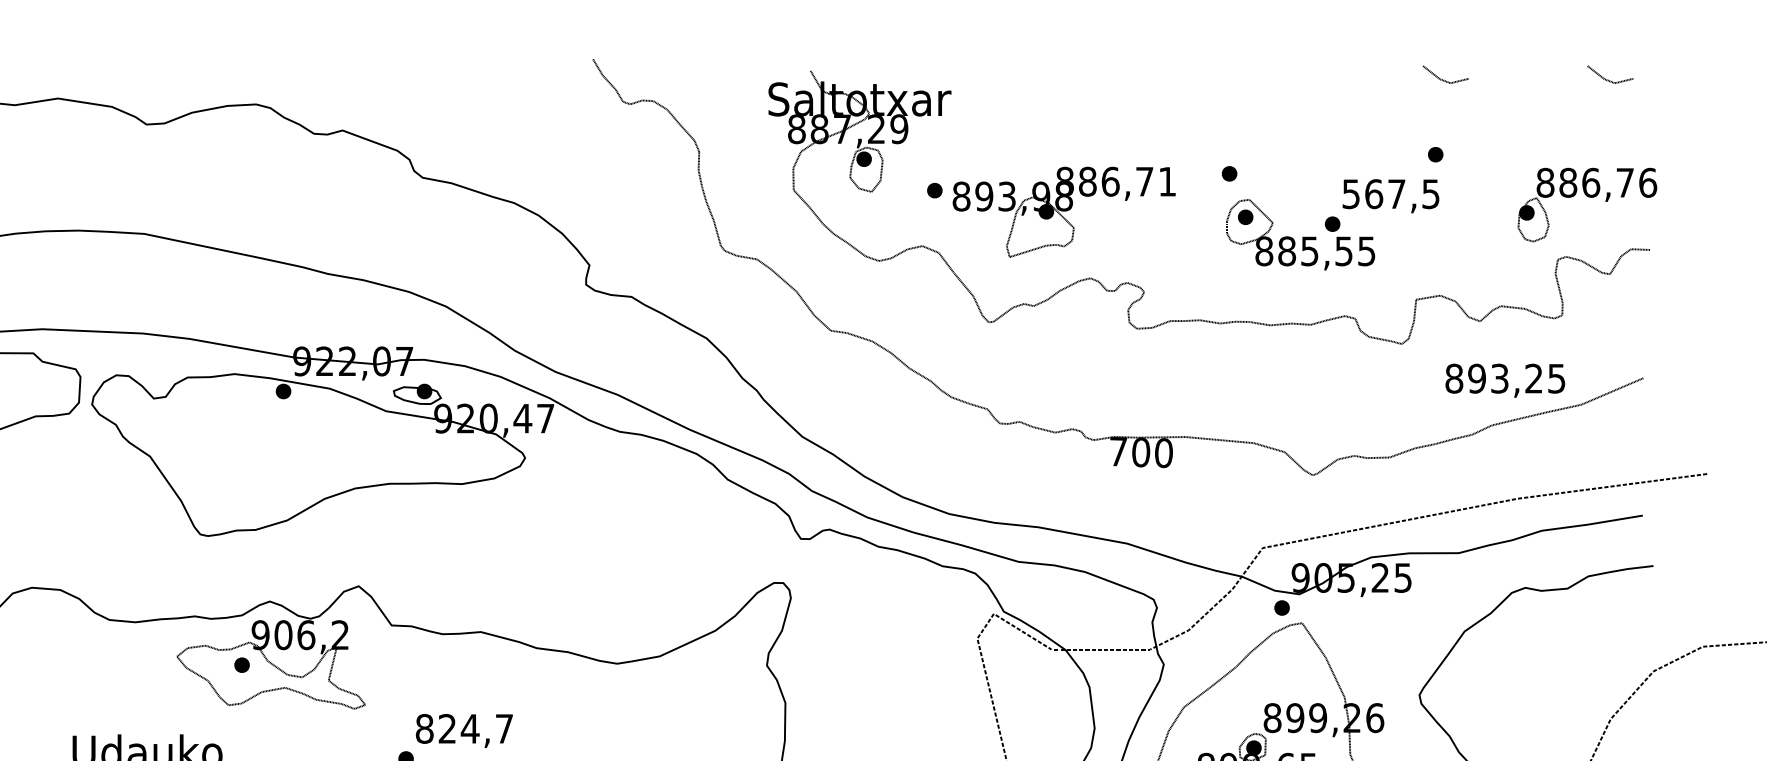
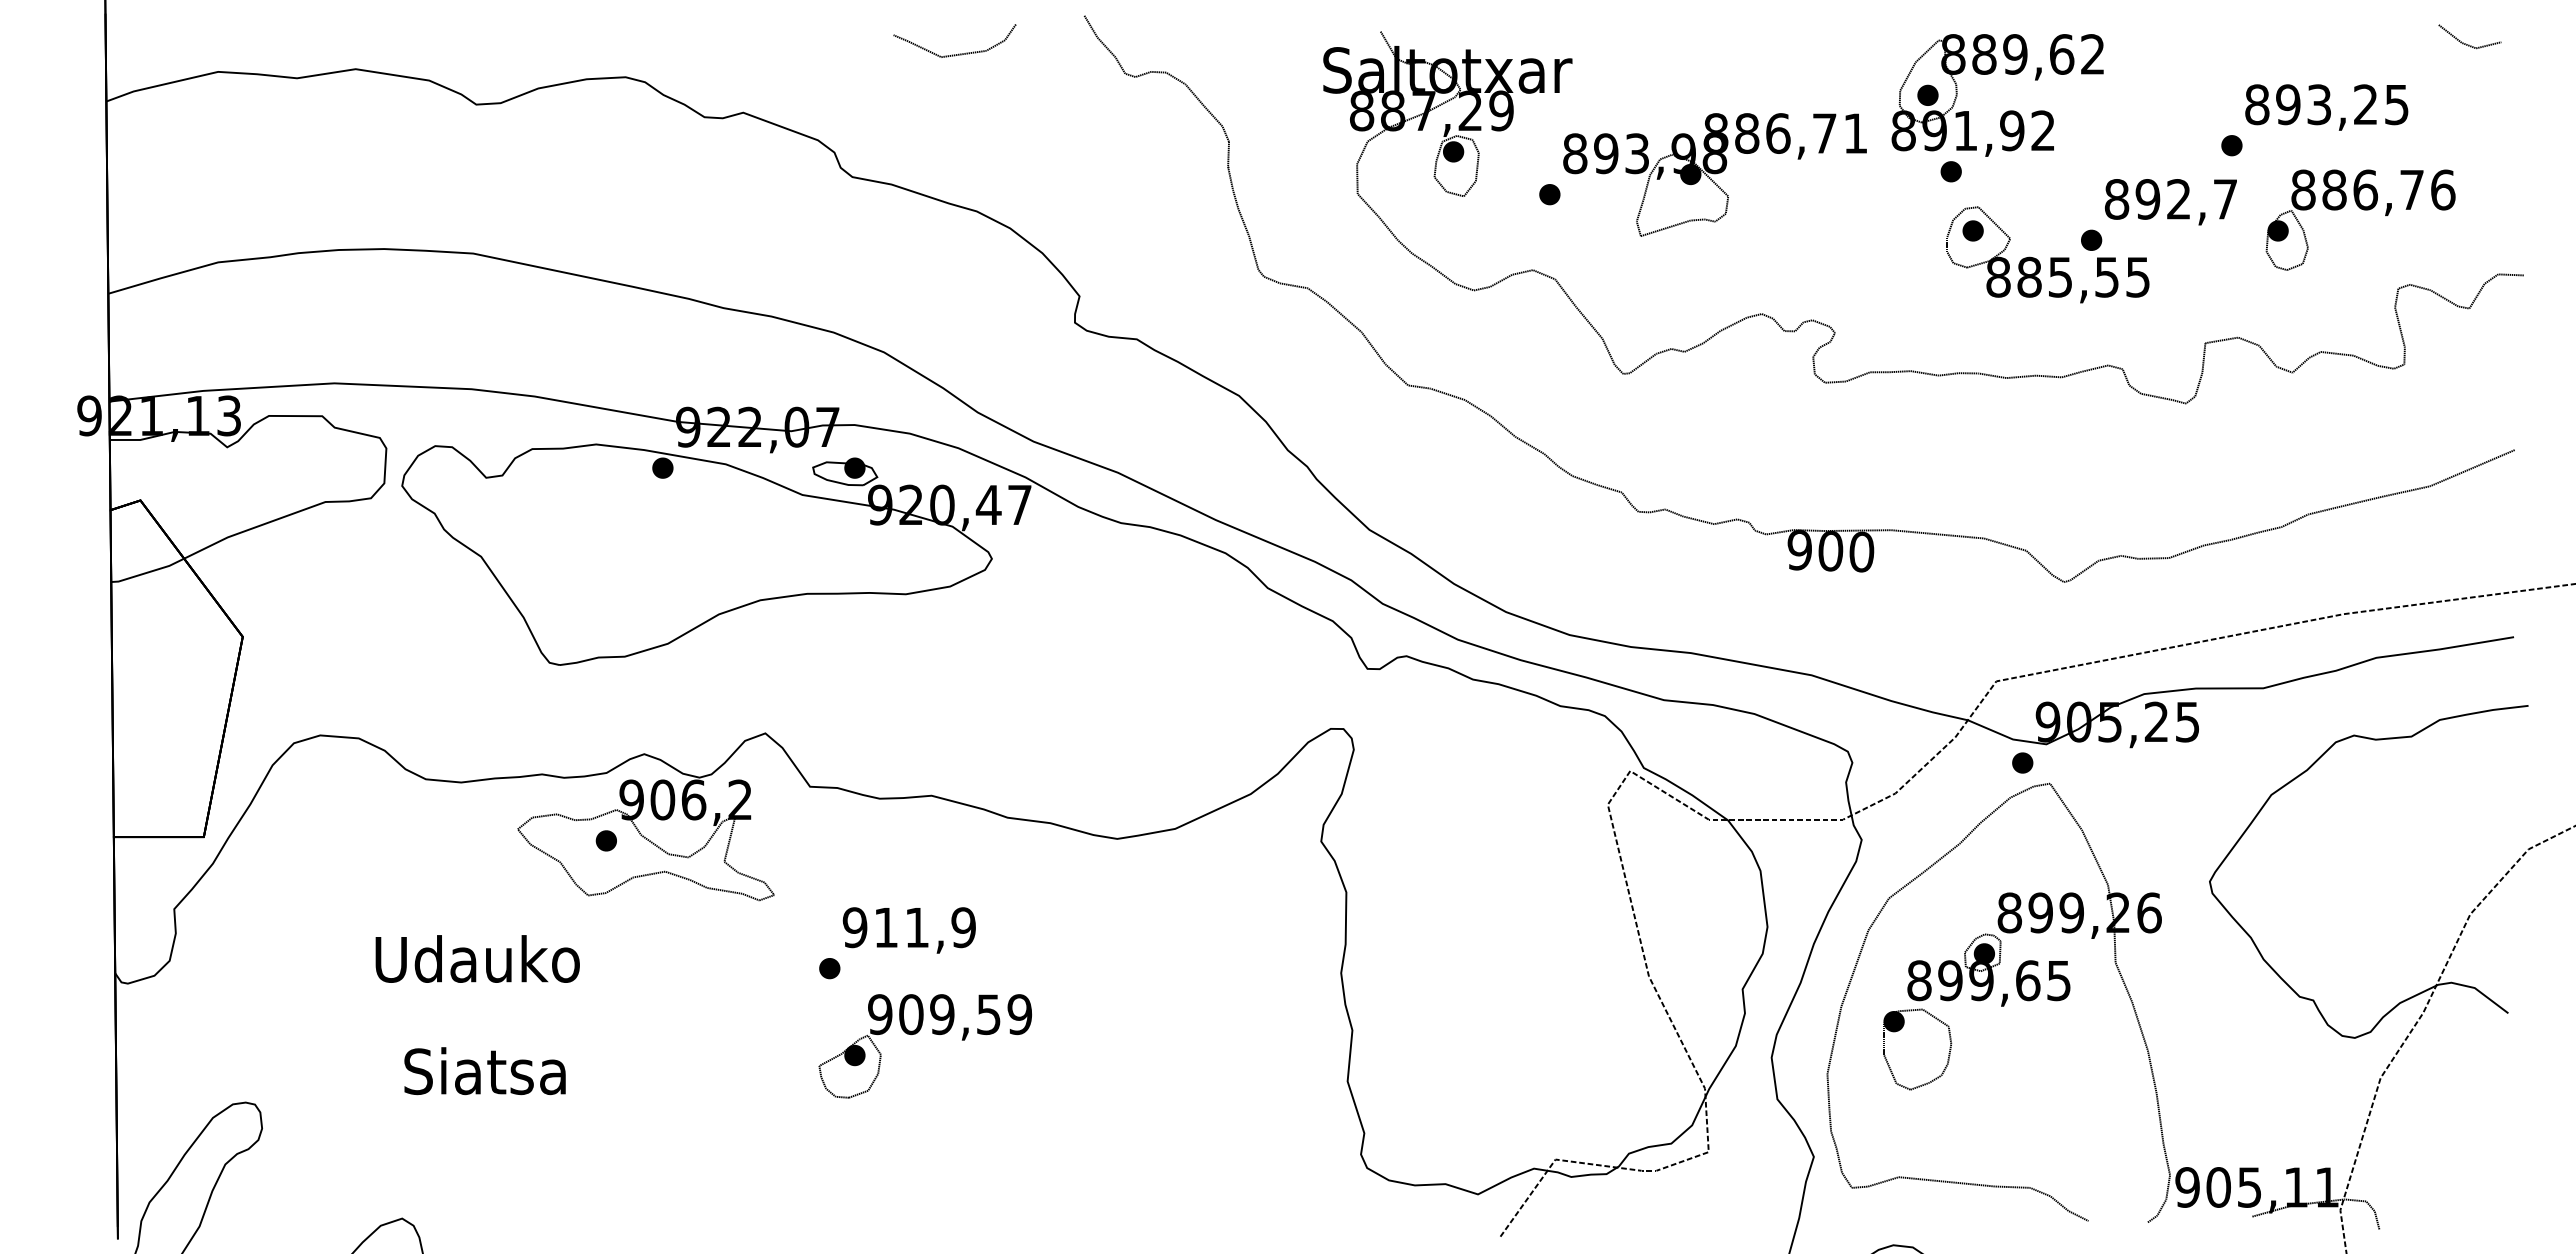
line: (1445, 80) -> (2245, 44), removed
curve: (500, 87) -> (958, 53), added
part: (1270, 129) -> (2006, 111), added
text: (1390, 194) -> (2170, 199), 567,5 -> 892,7
part: (1589, 197) -> (2363, 210), moved
part: (1063, 211) -> (1714, 174), moved
text: (1505, 380) -> (2326, 107), moved
text: (1118, 451) -> (1799, 549), 700 -> 900
text: (463, 728) -> (908, 927), 824,7 -> 911,9

